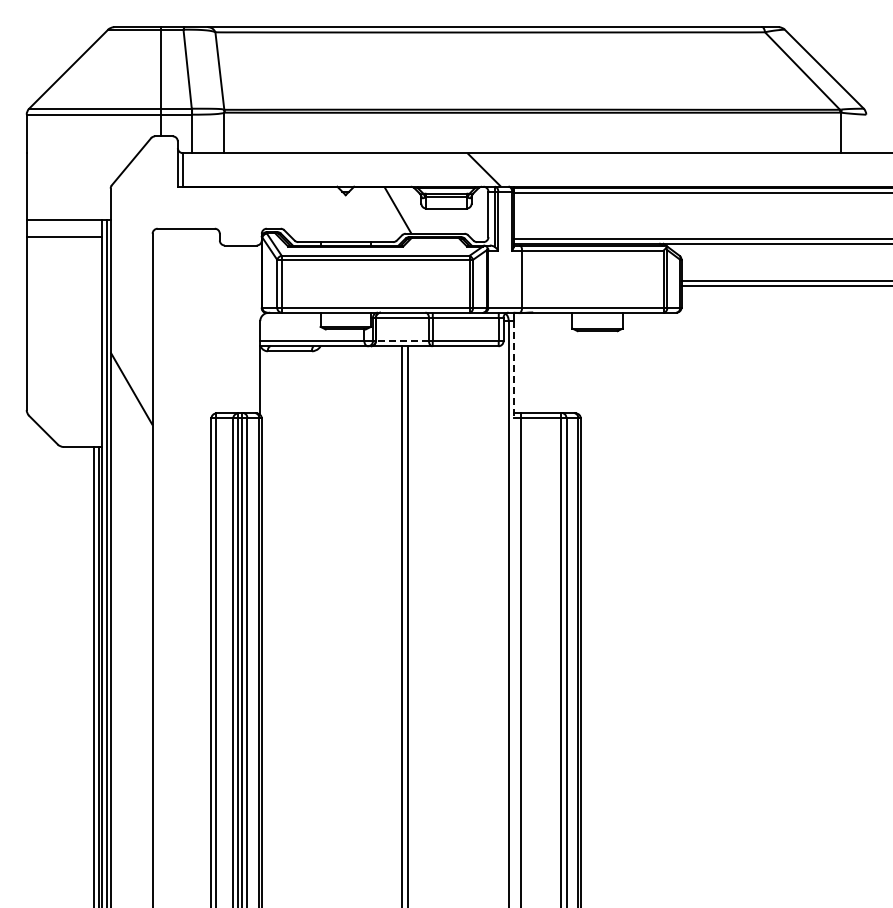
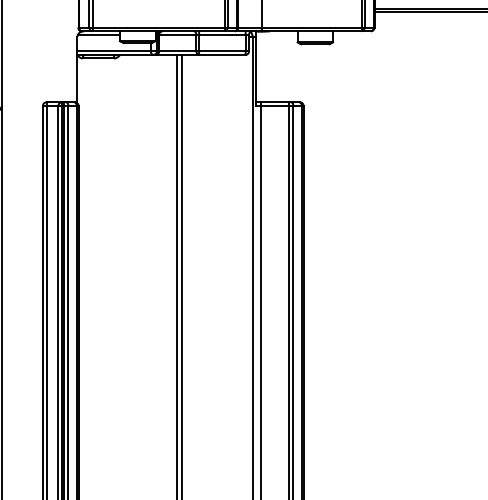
line: (290, 317) -> (98, 34), added
line: (402, 341) -> (177, 51), dashed -> solid
line: (513, 369) -> (256, 71), dashed -> solid

